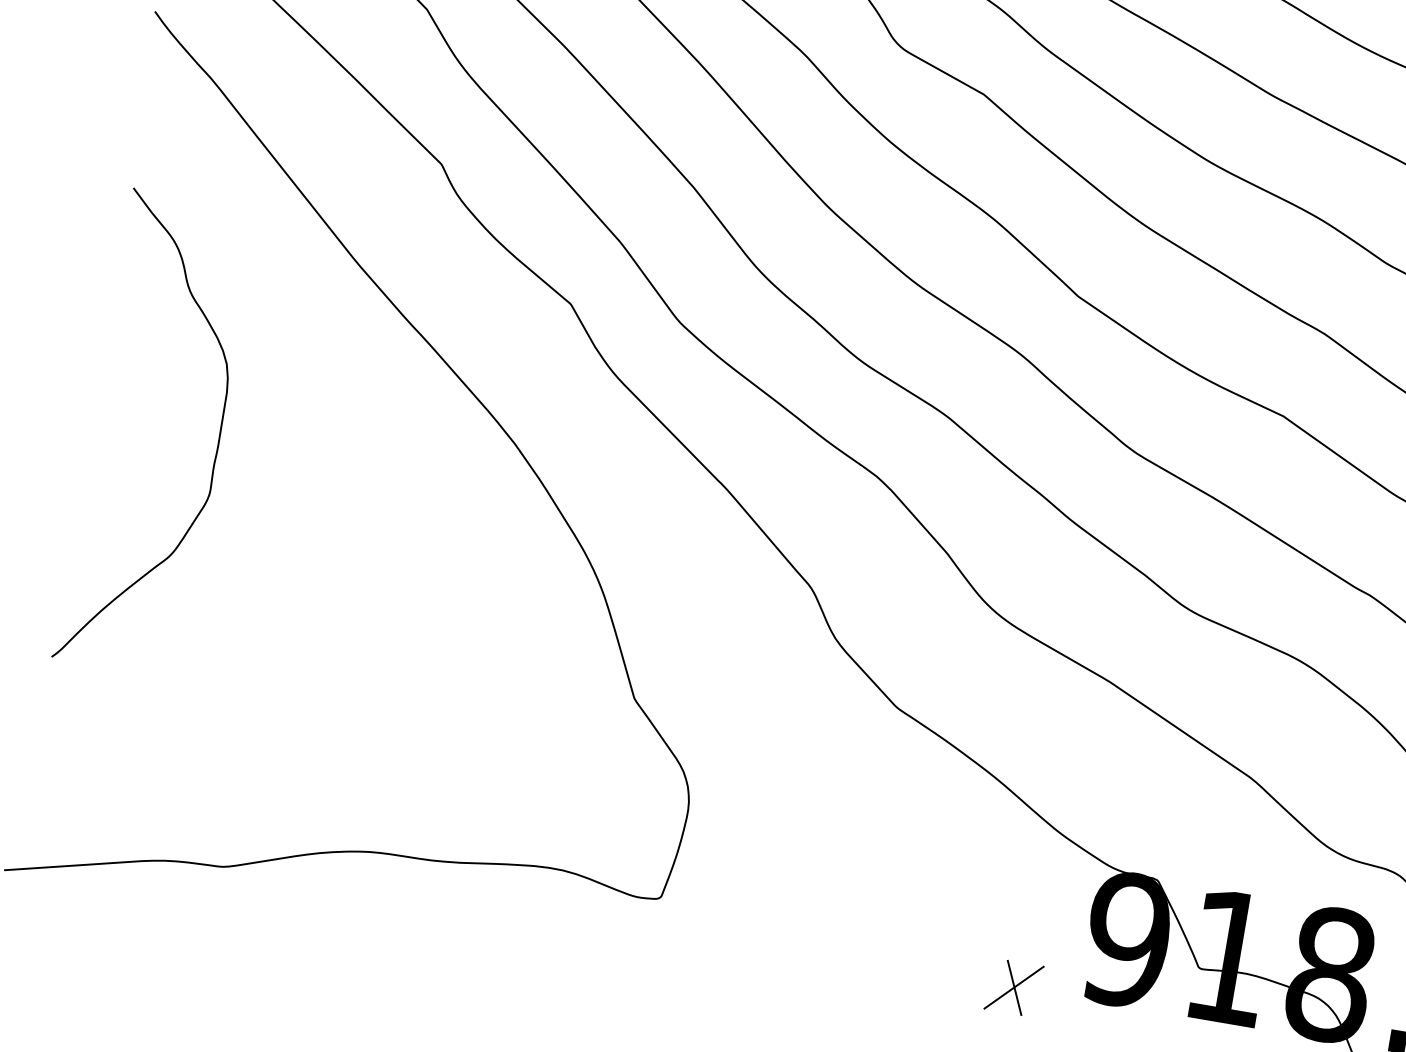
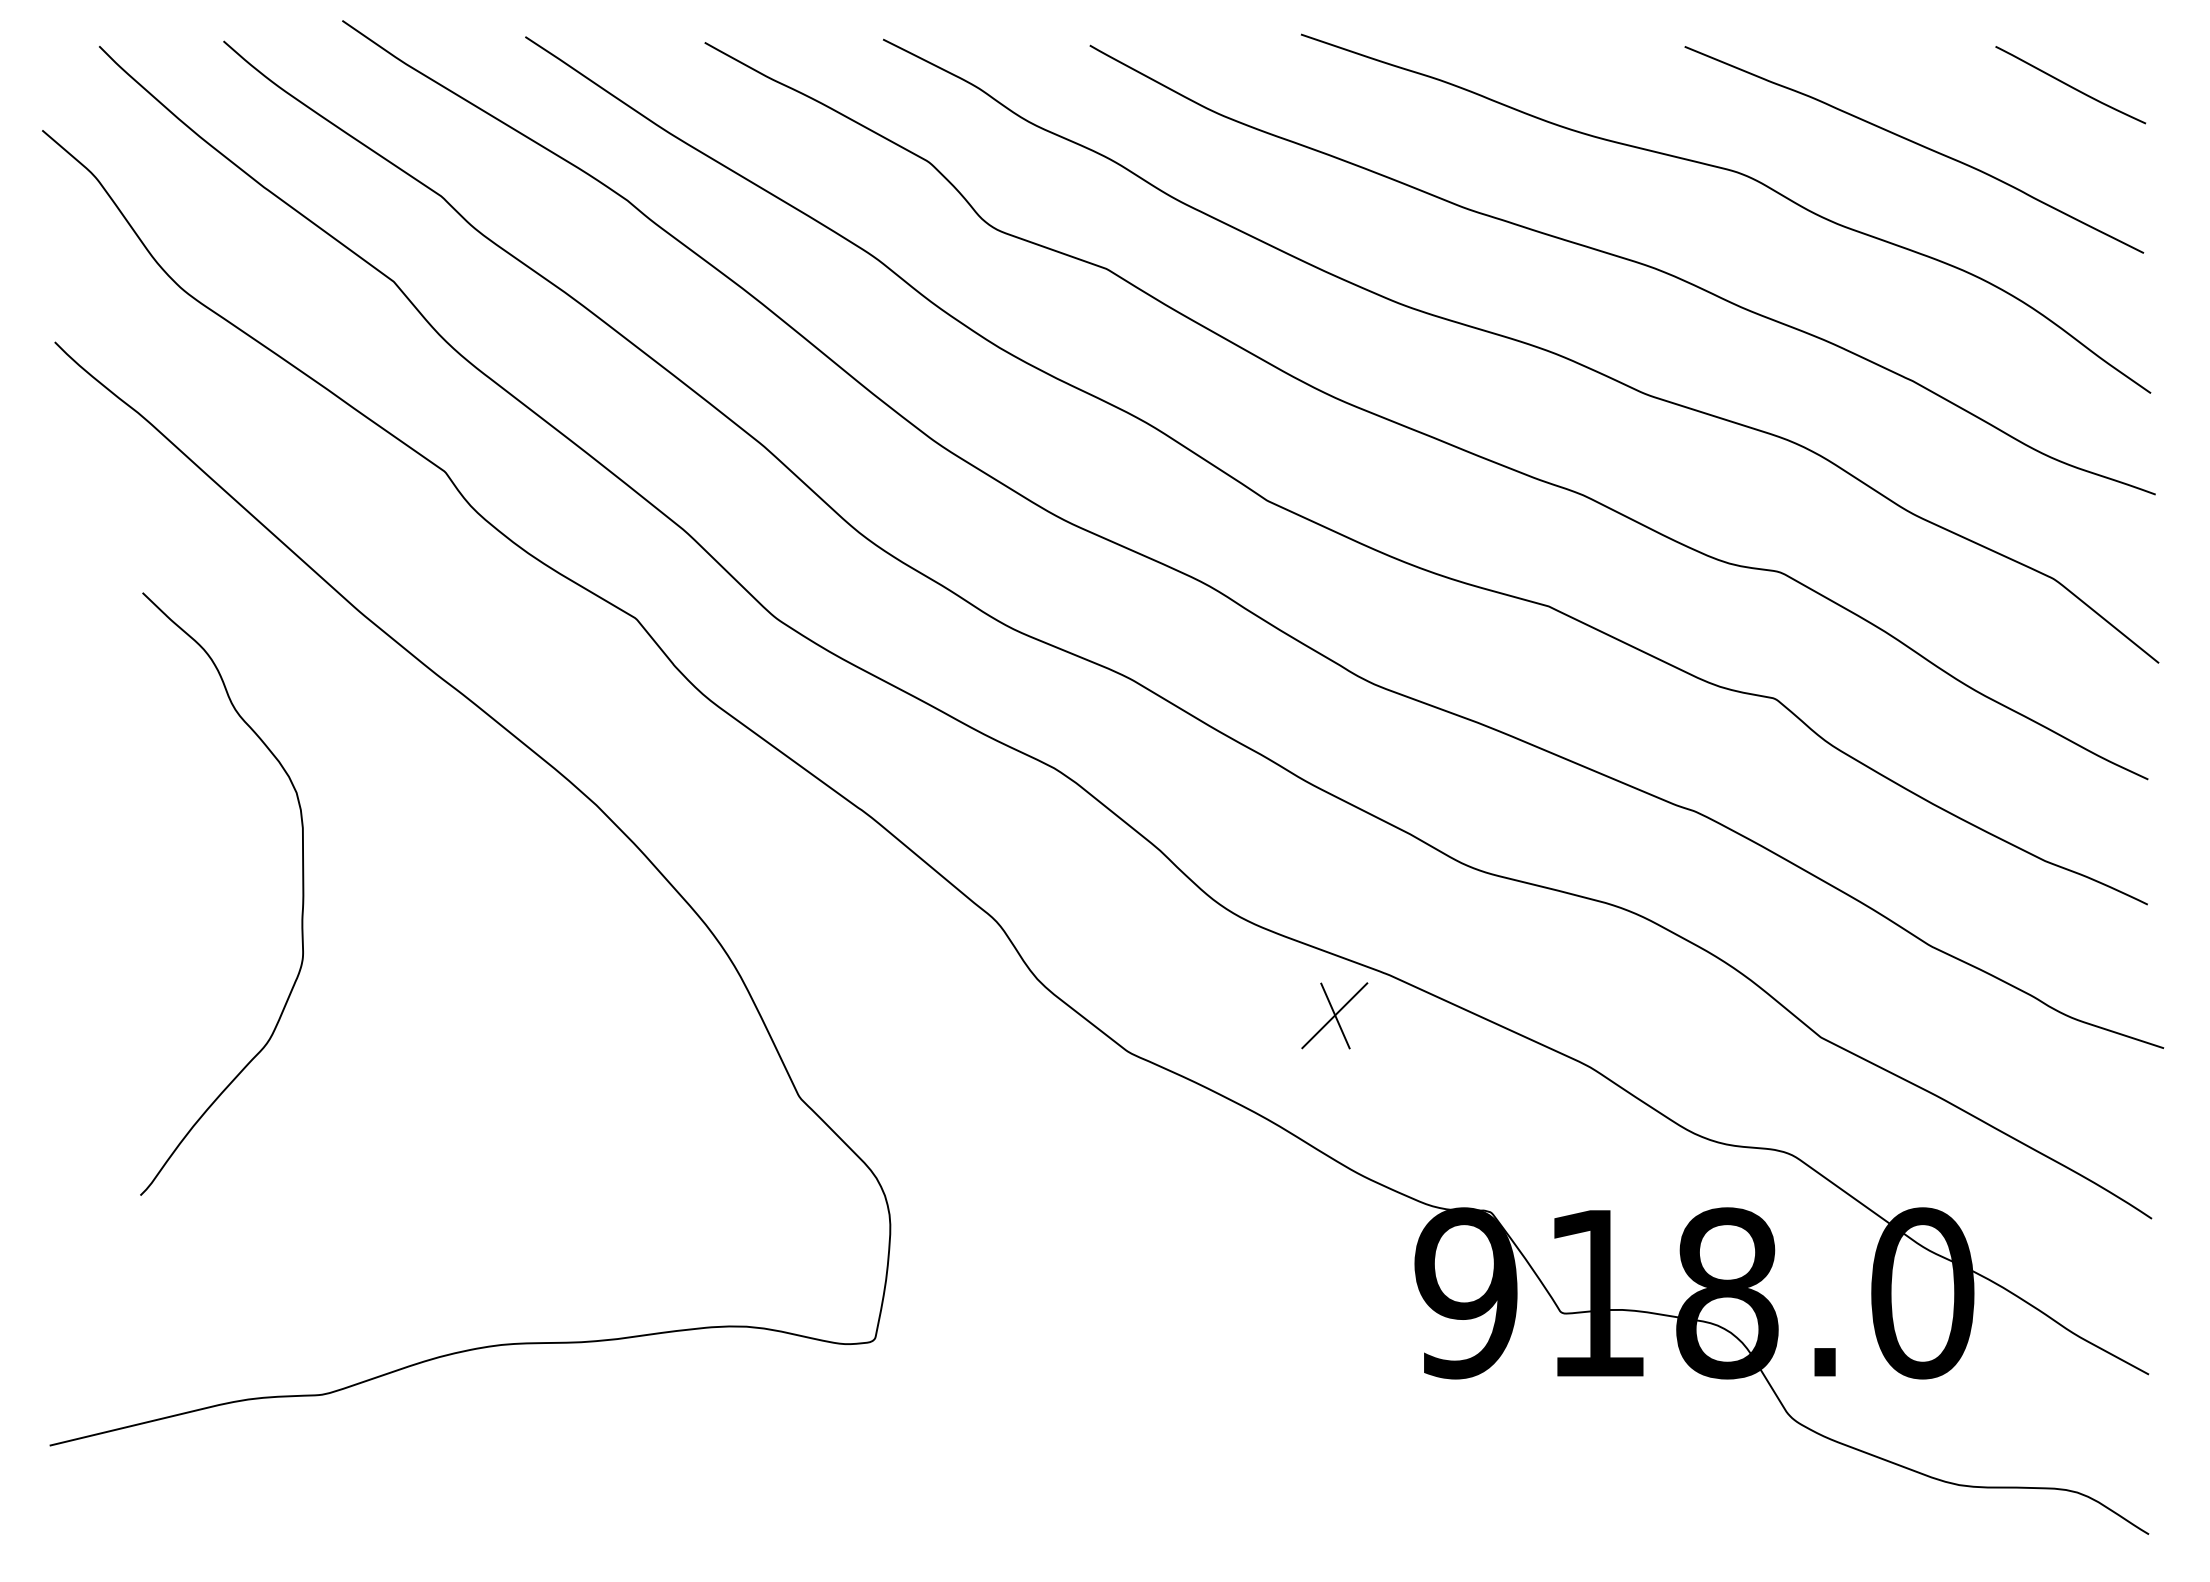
curve: (217, 443) -> (302, 893), moved
part: (1013, 987) -> (1334, 1015), moved

